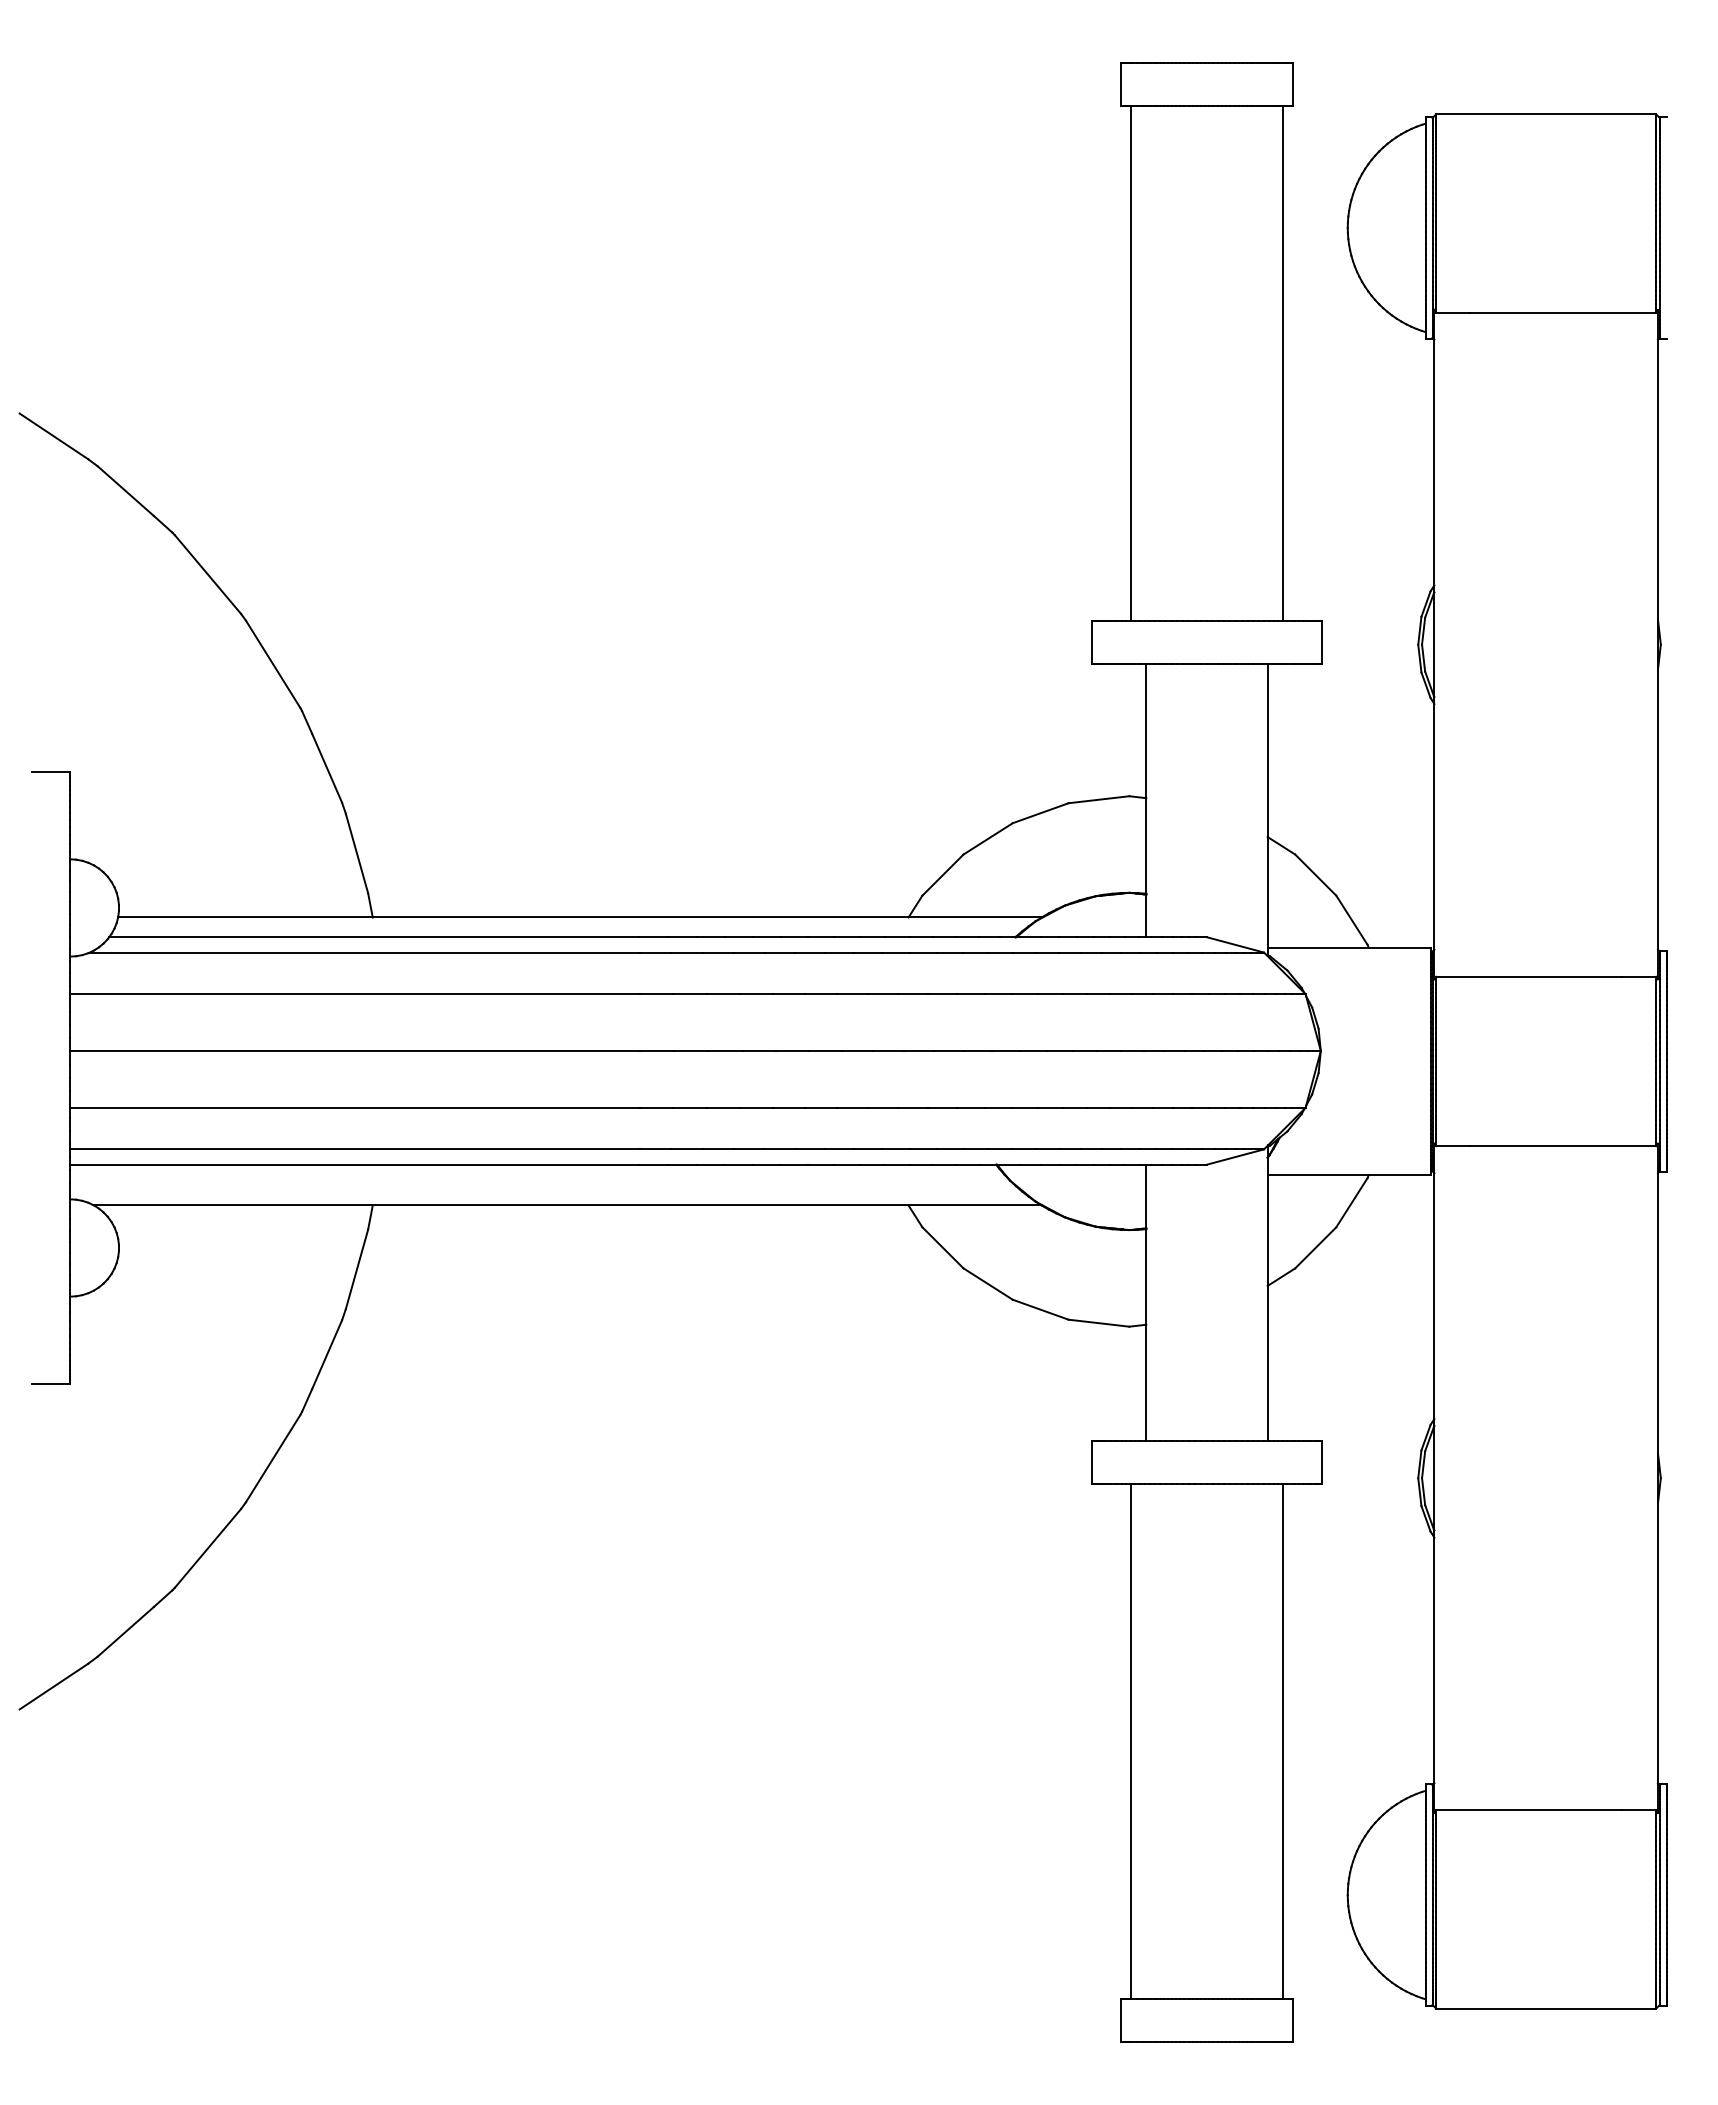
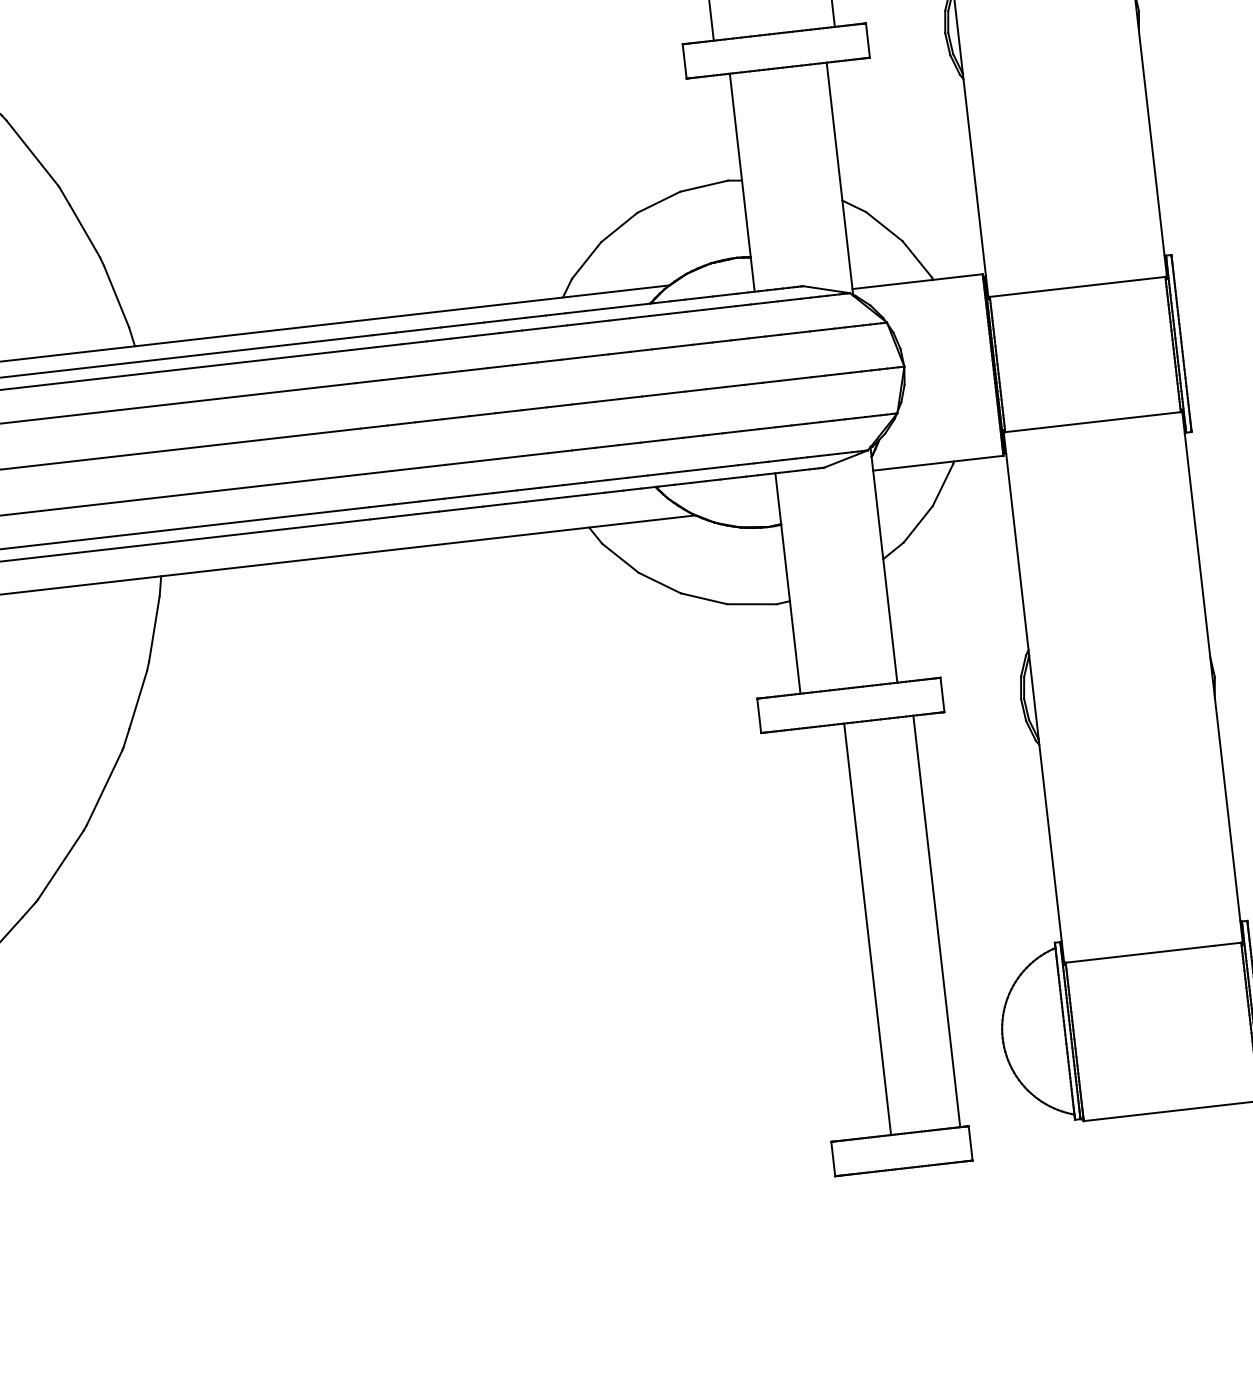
line: (1131, 1740) -> (867, 928), moved

